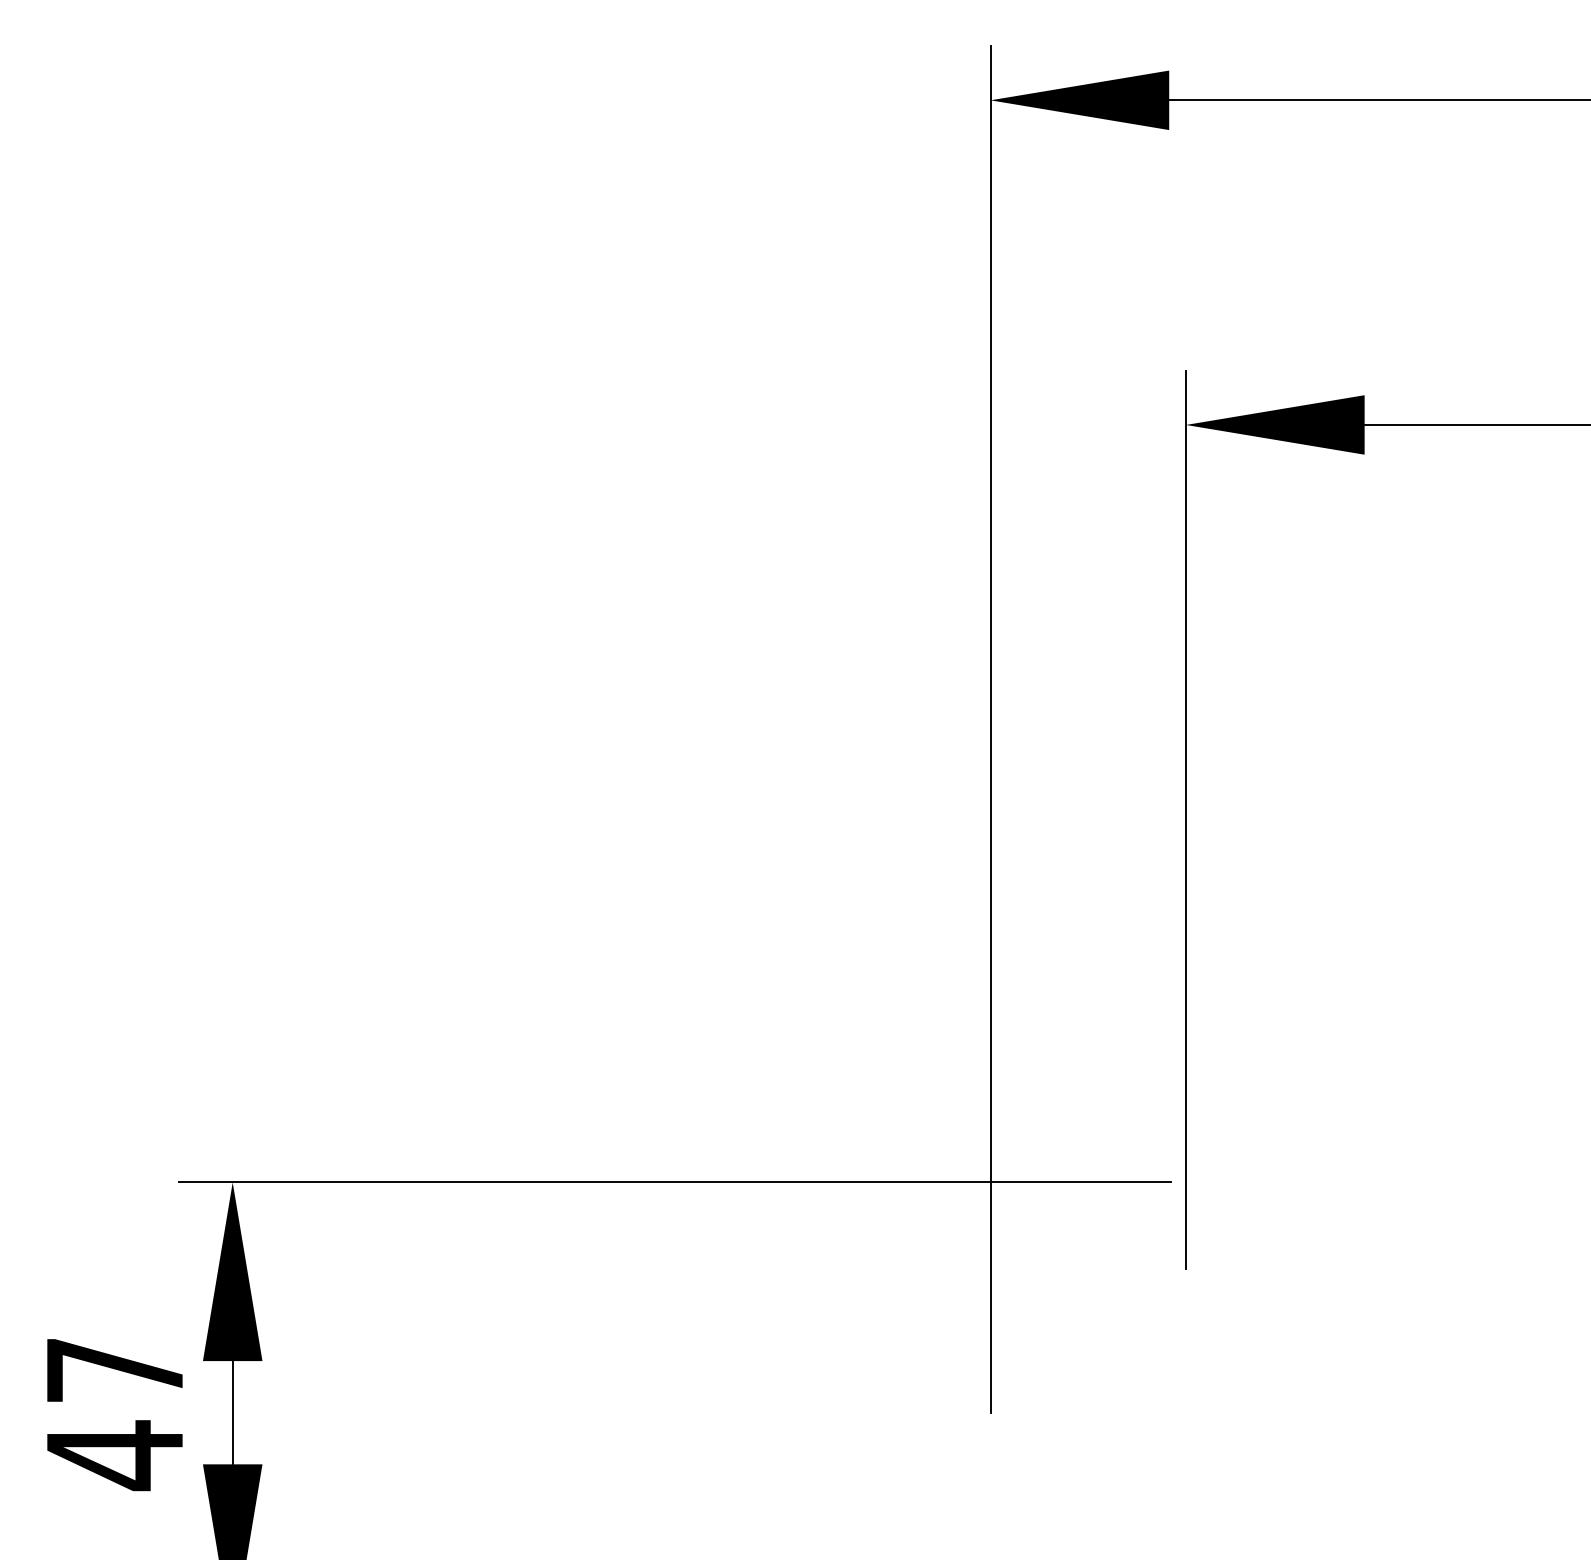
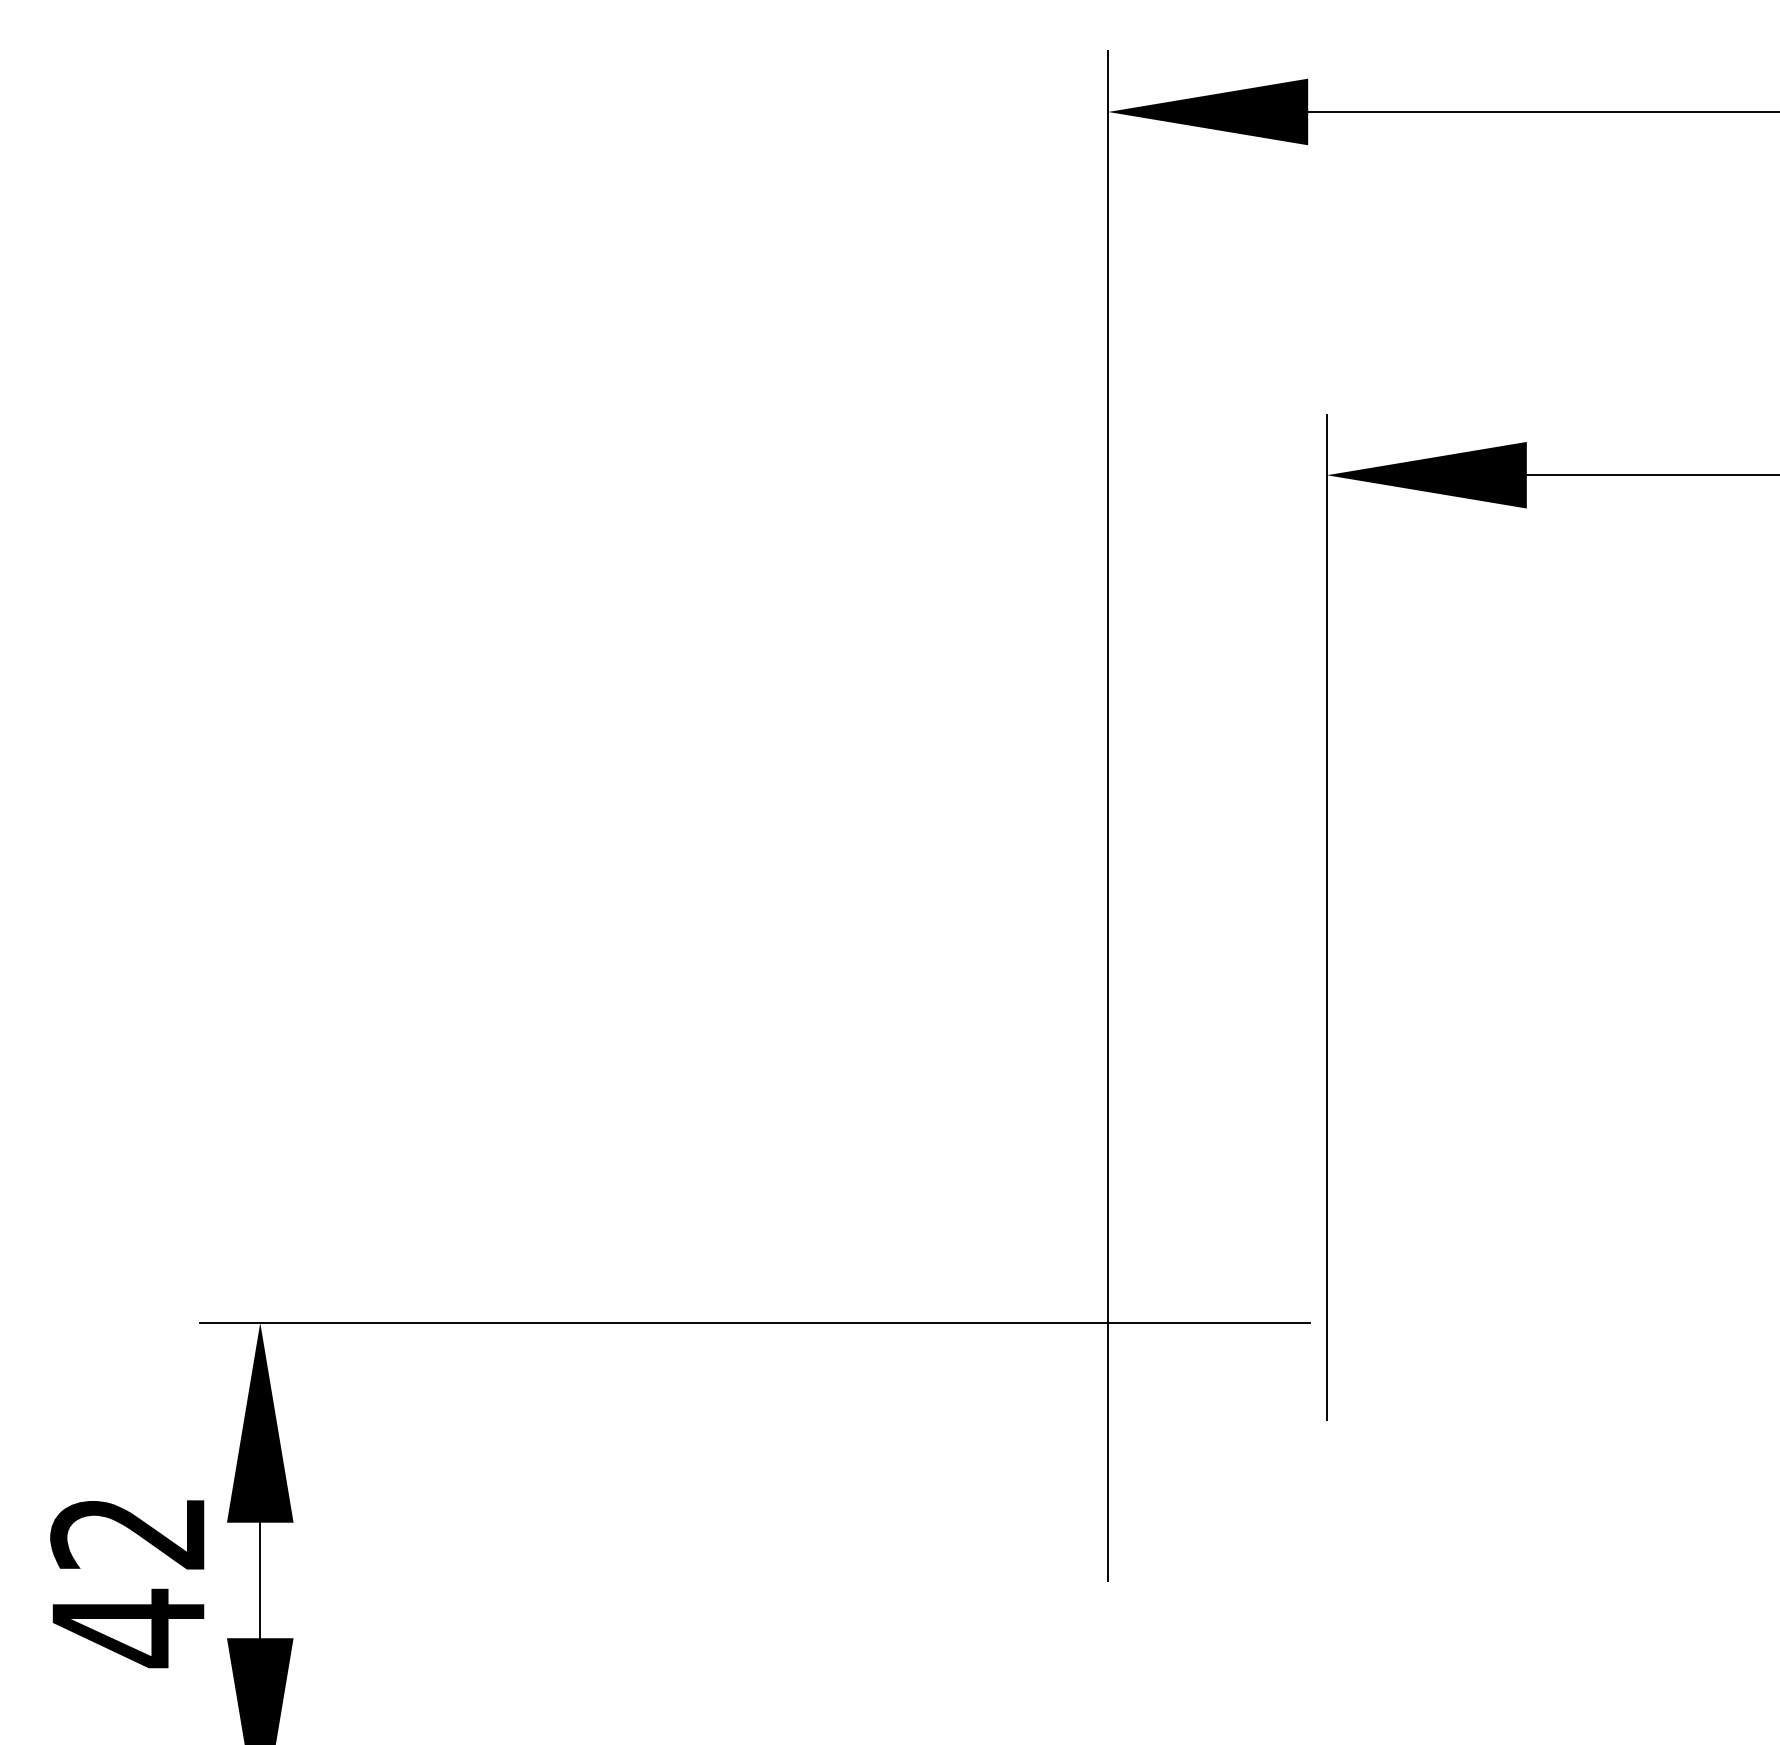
text: (114, 1370) -> (127, 1533), 47 -> 42

